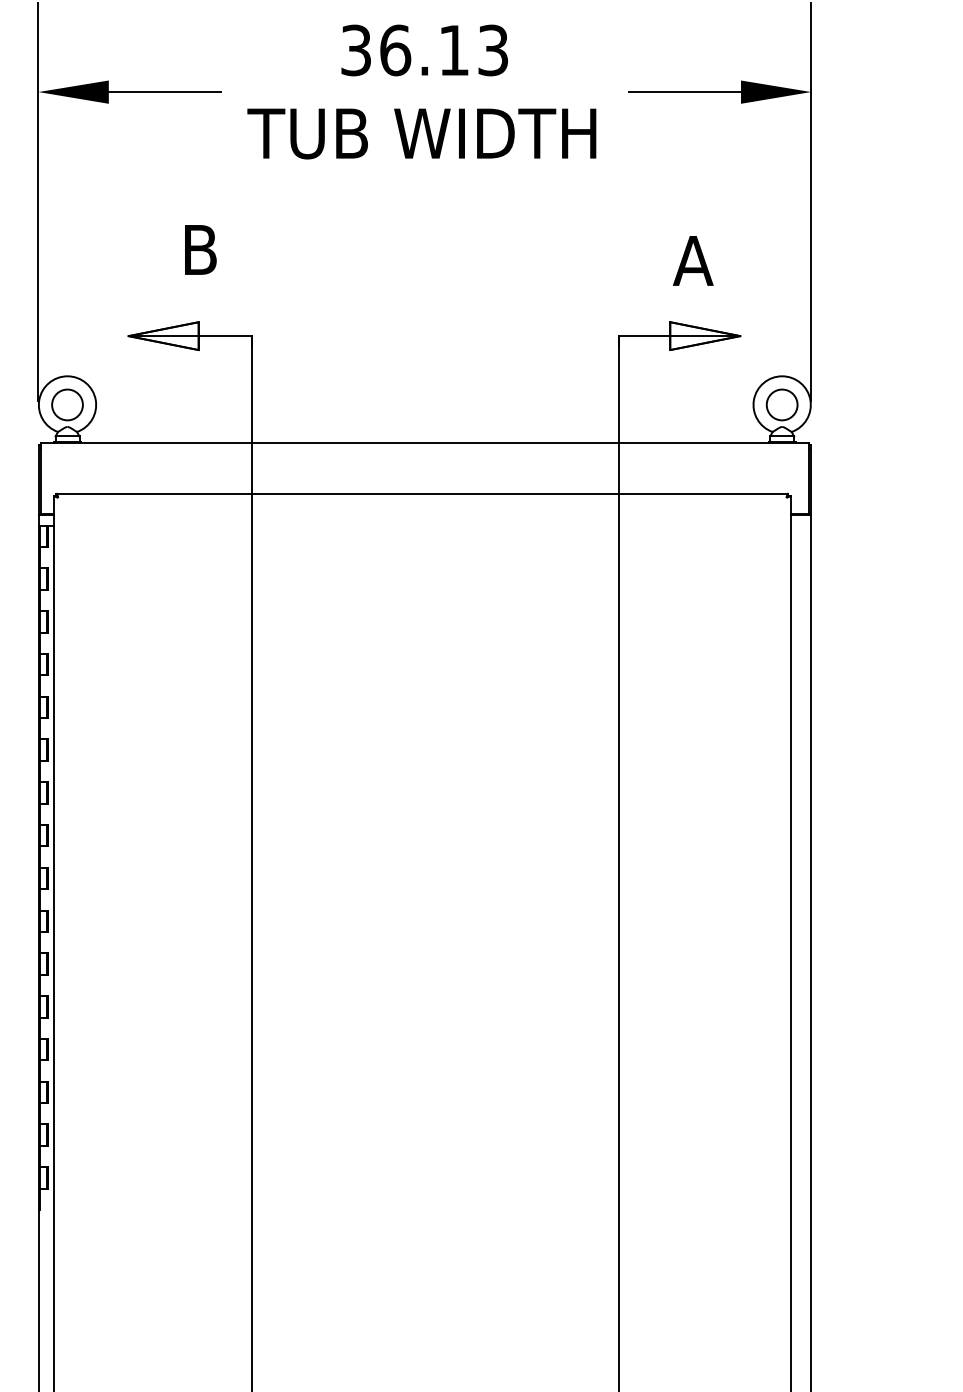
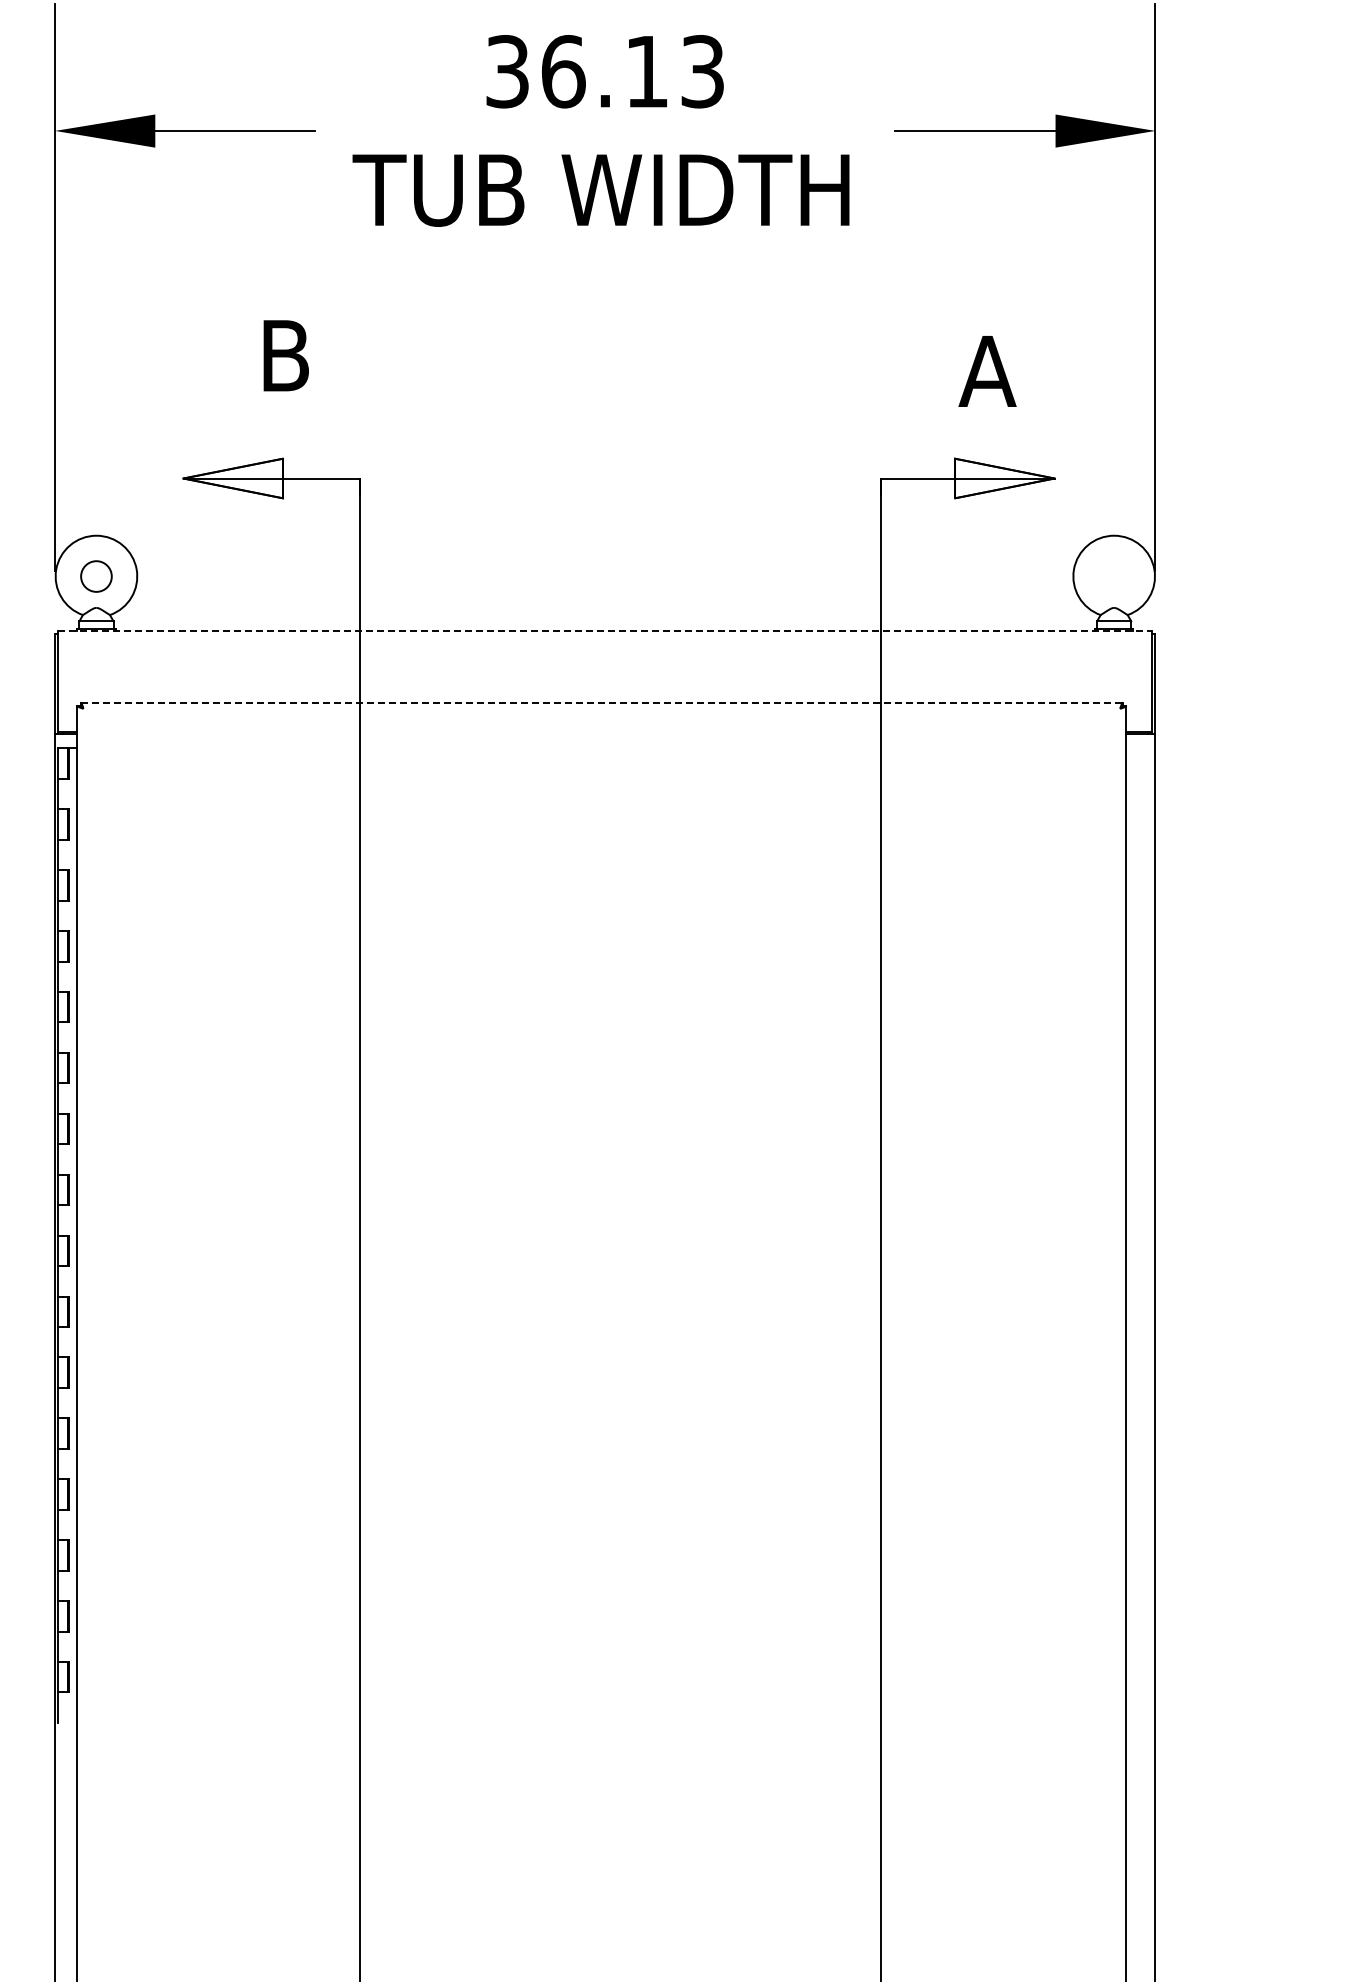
circle: (67, 404) -> (96, 576), size x0.7
circle: (781, 404) -> (1113, 576), removed
line: (424, 442) -> (605, 630), solid -> dashed
line: (422, 493) -> (602, 702), solid -> dashed

